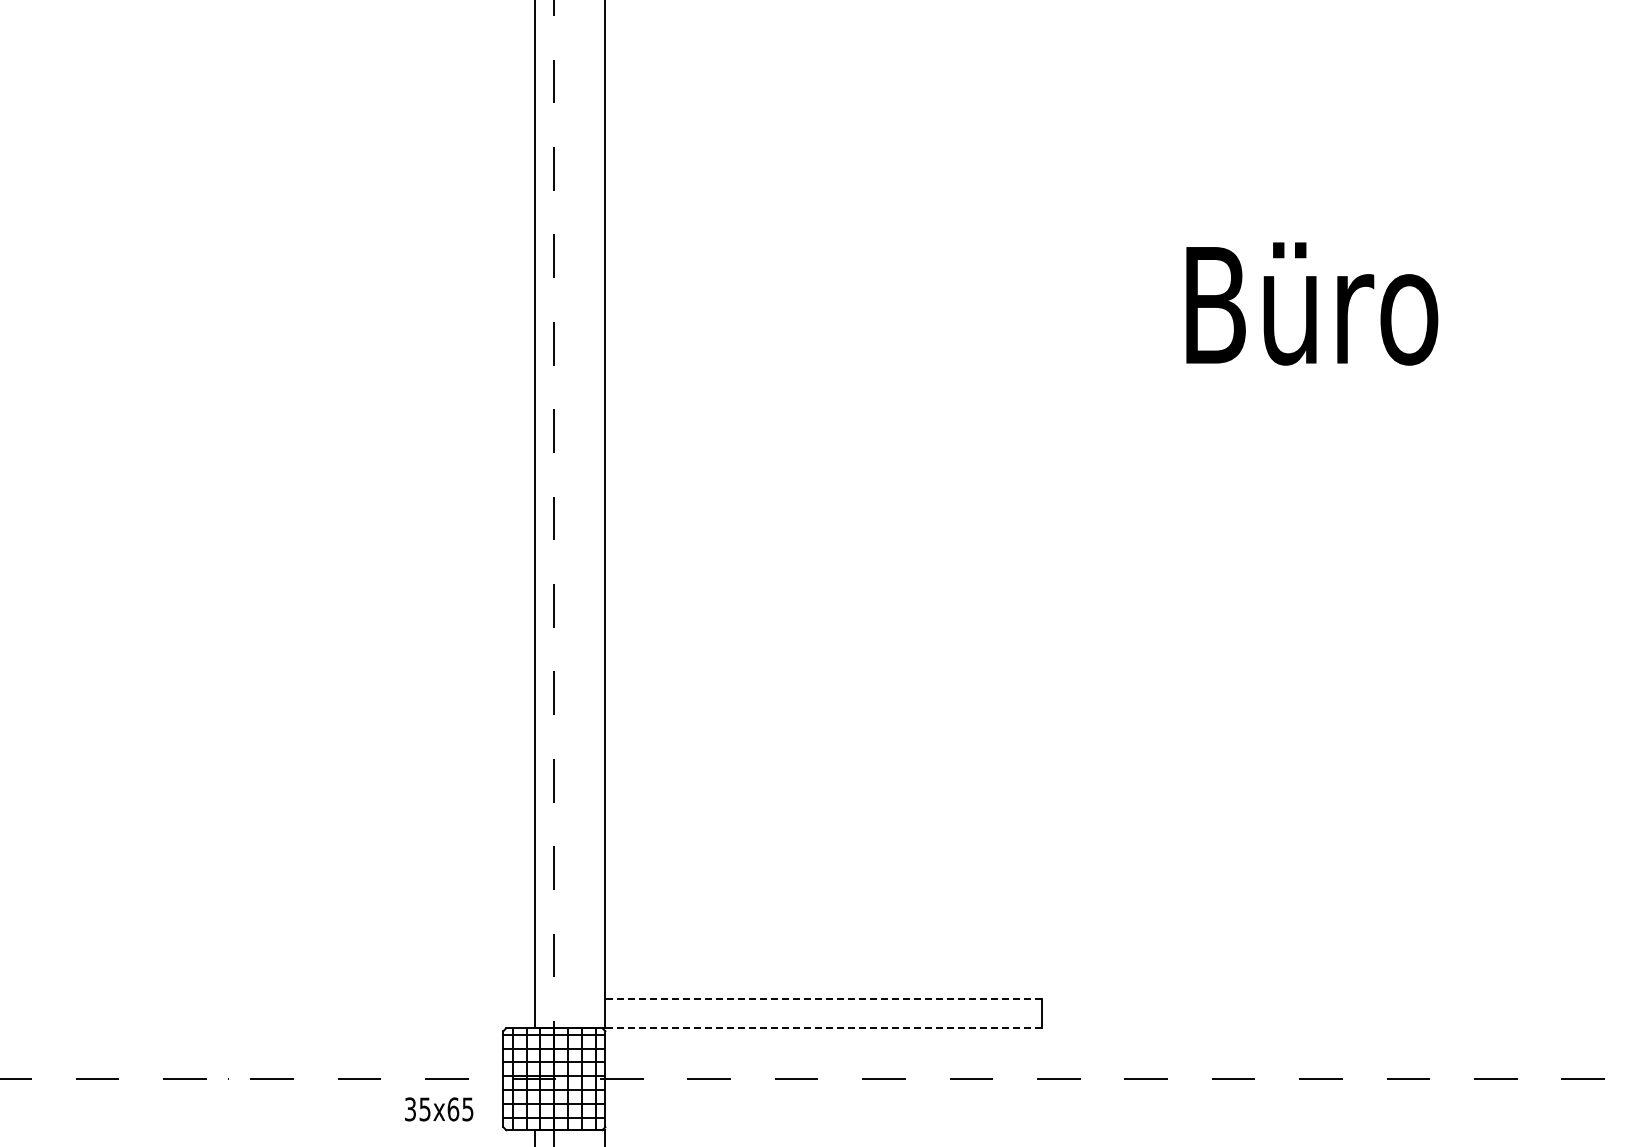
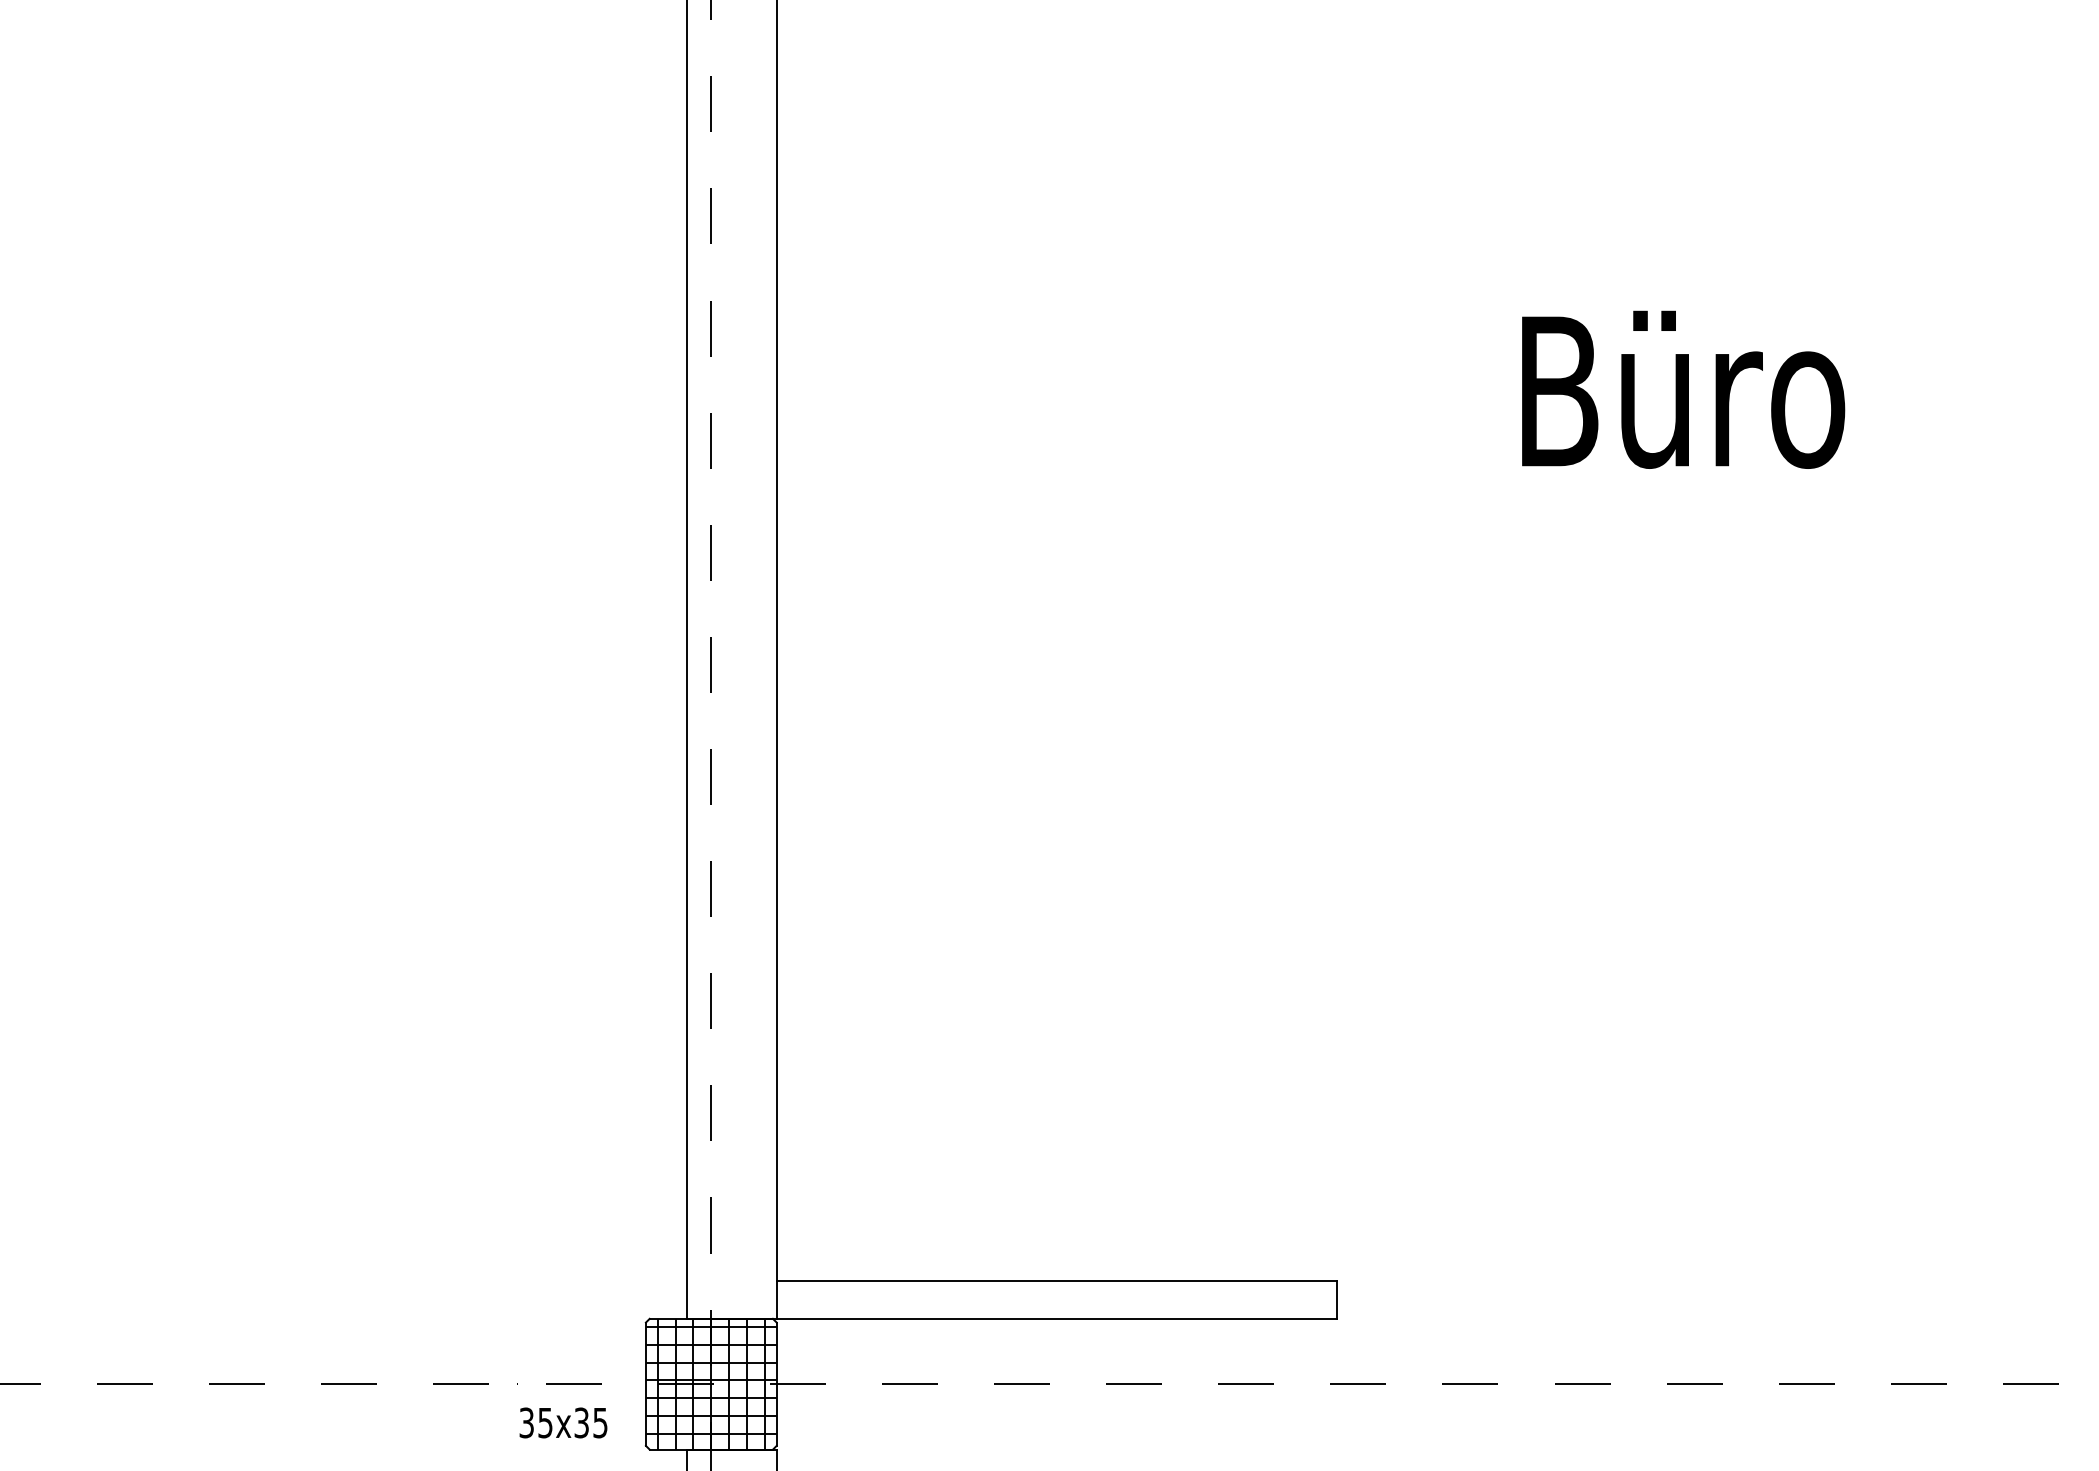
line: (823, 999) -> (1056, 1281), dashed -> solid
line: (823, 1028) -> (1056, 1319), dashed -> solid
text: (453, 1109) -> (581, 1423), 35x65 -> 35x35

